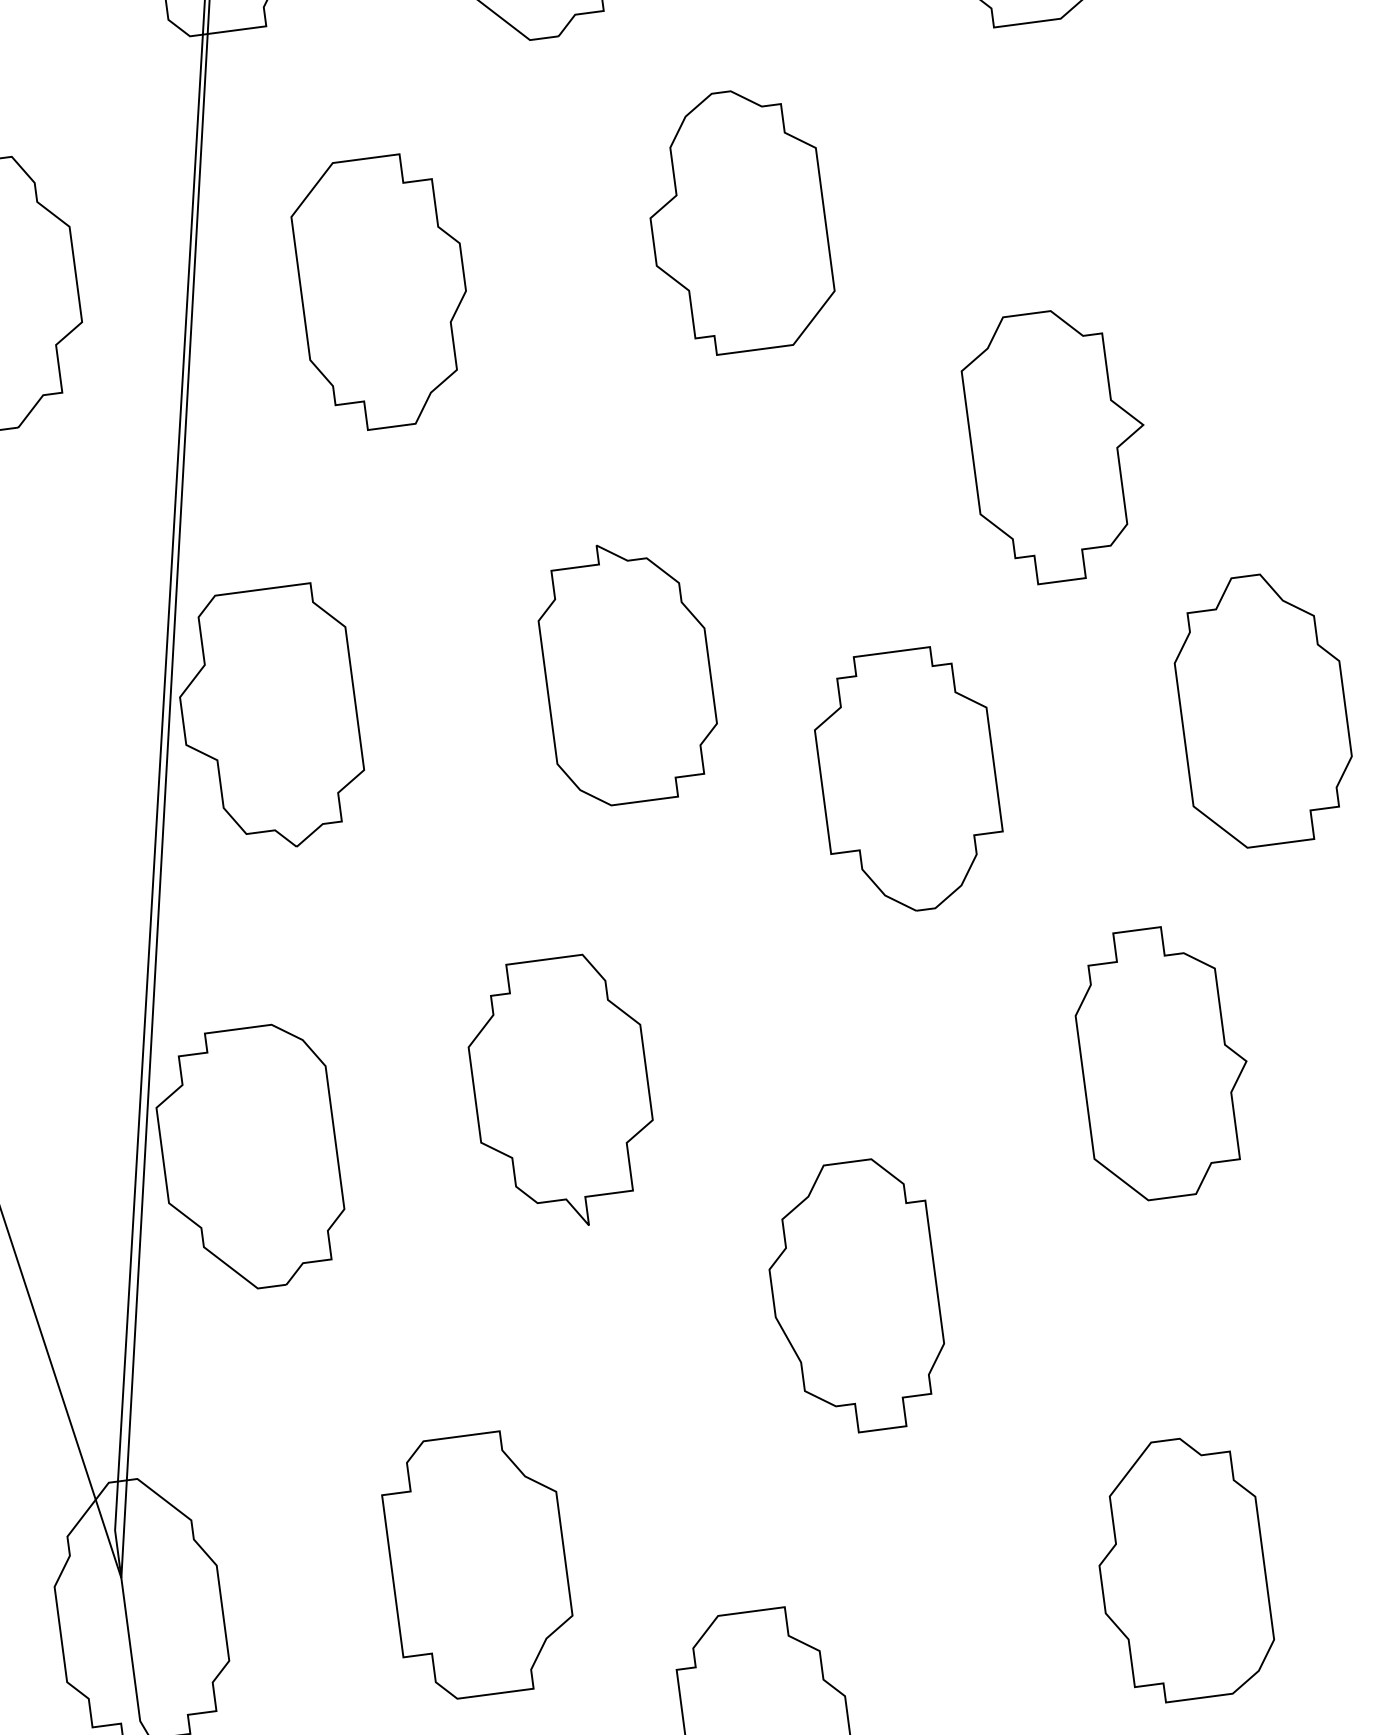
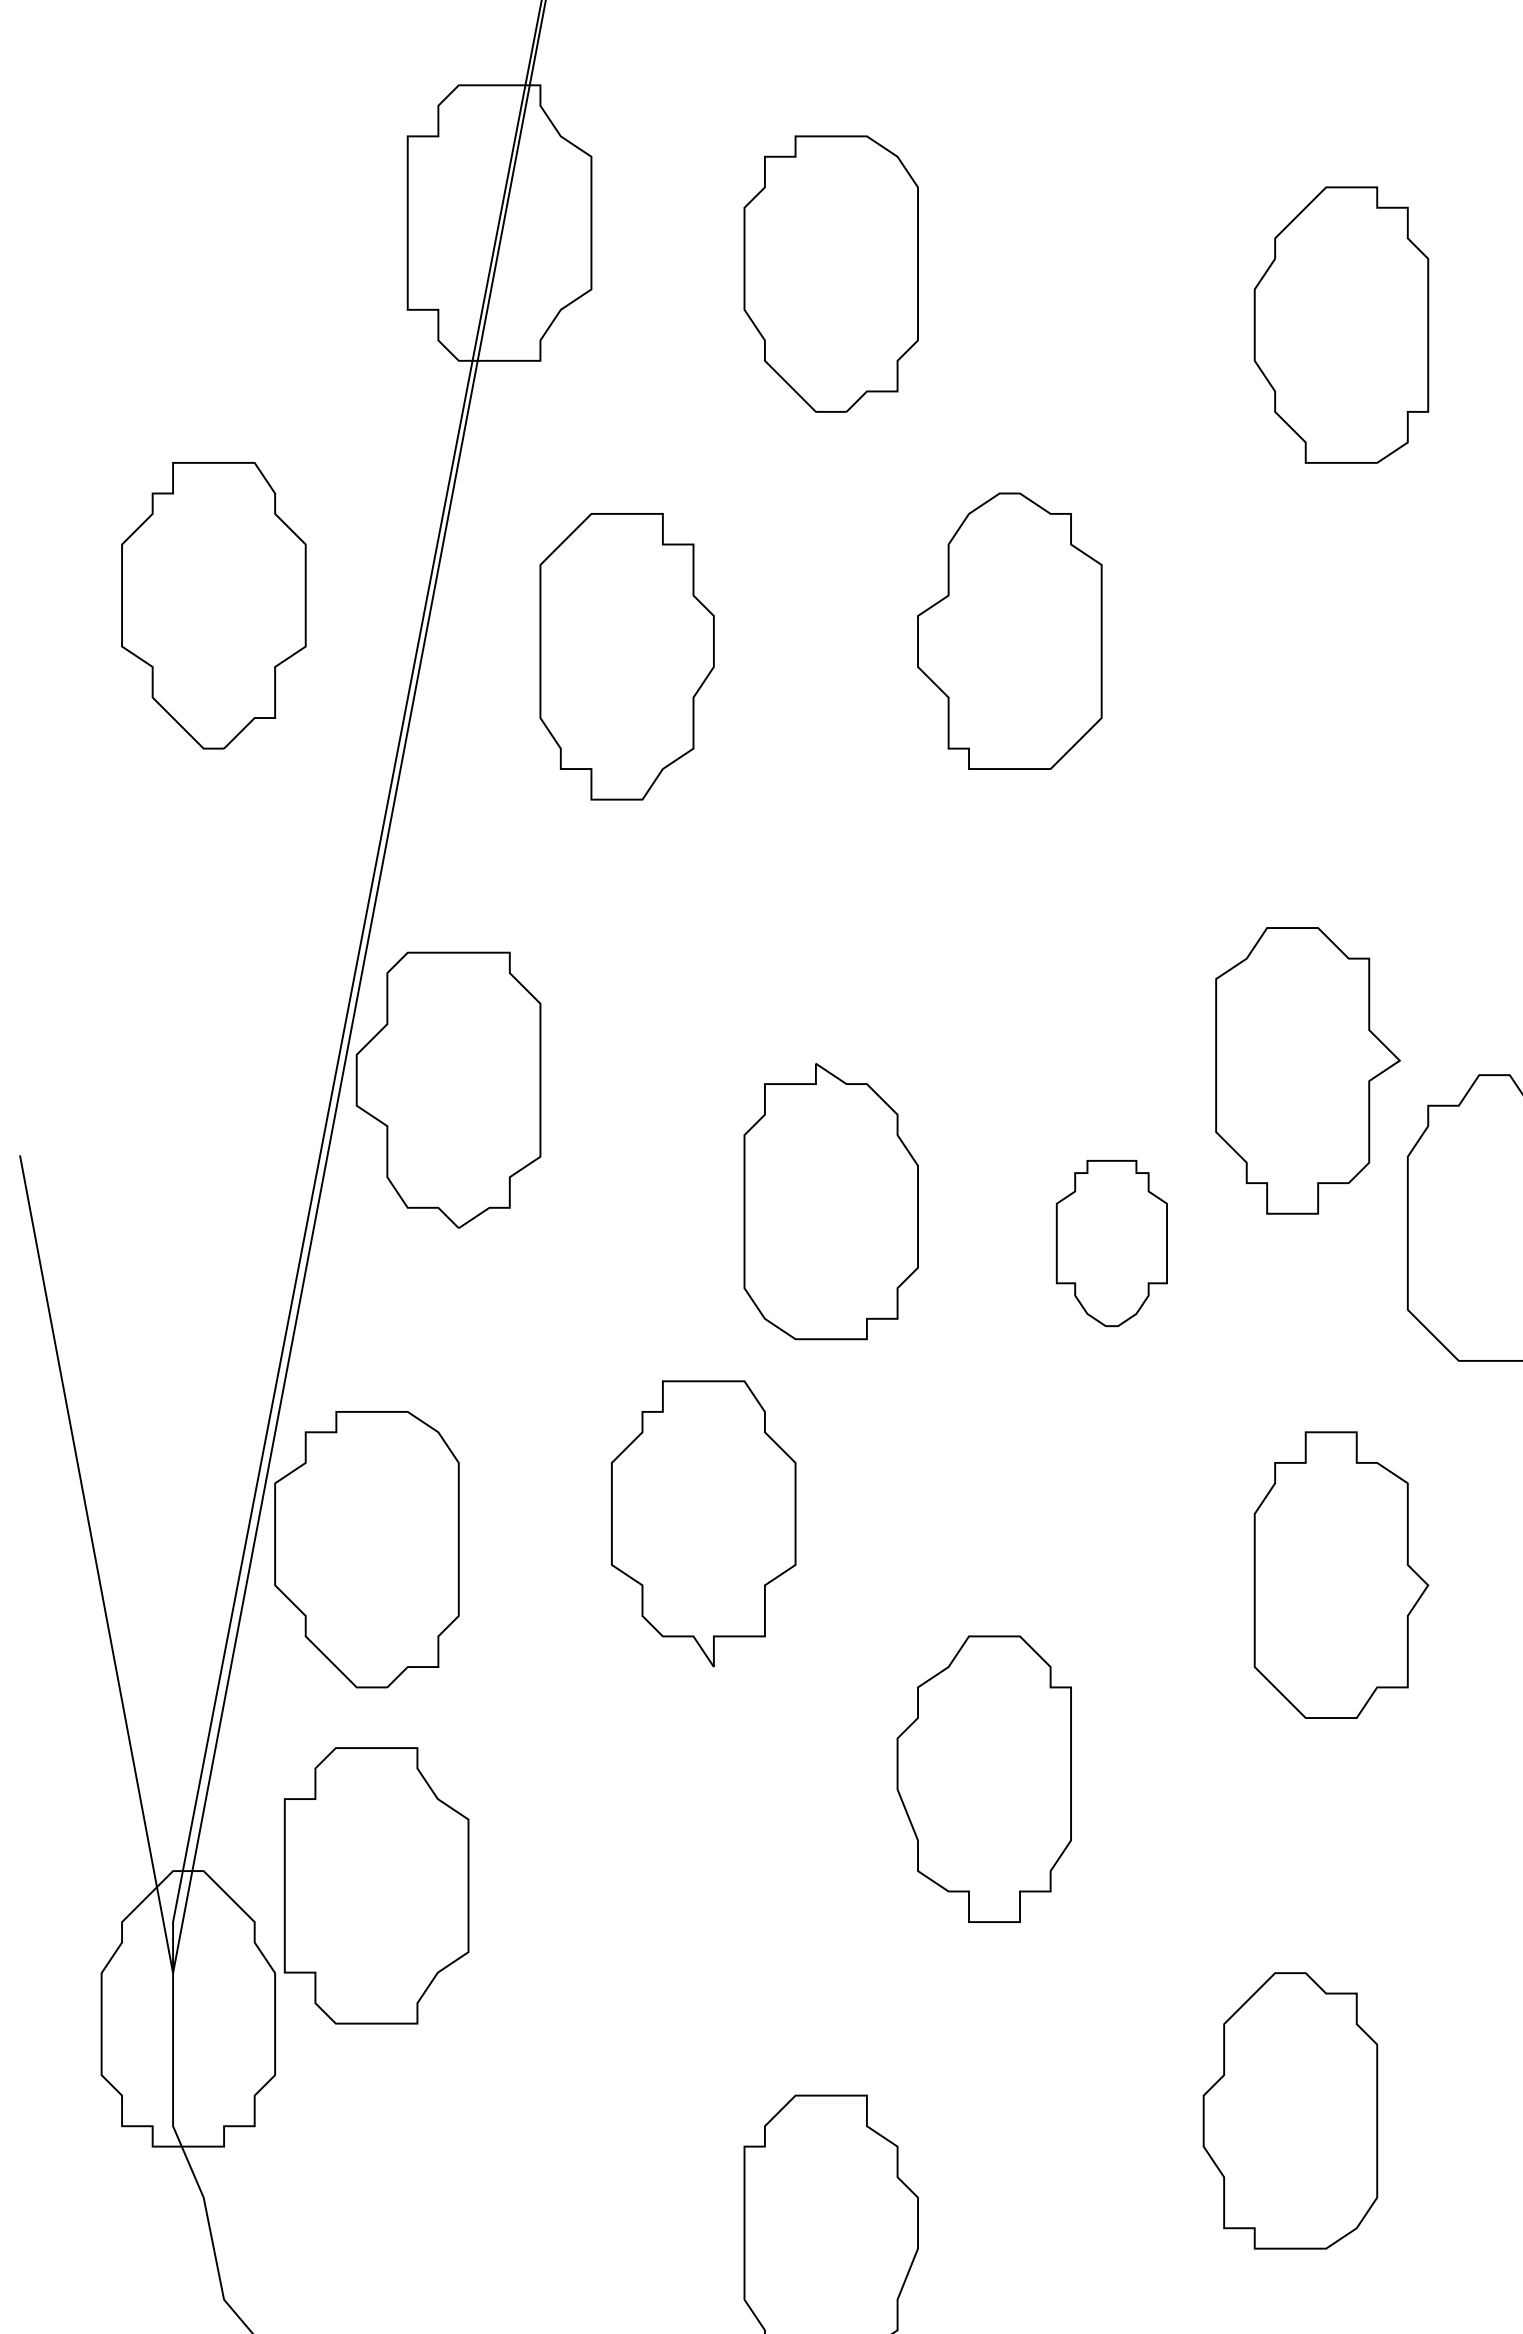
part: (1058, 445) -> (1307, 1070), moved
part: (627, 672) -> (830, 1201), moved
part: (908, 780) -> (1111, 1243), size x0.6
part: (478, 1564) -> (376, 1885), moved

